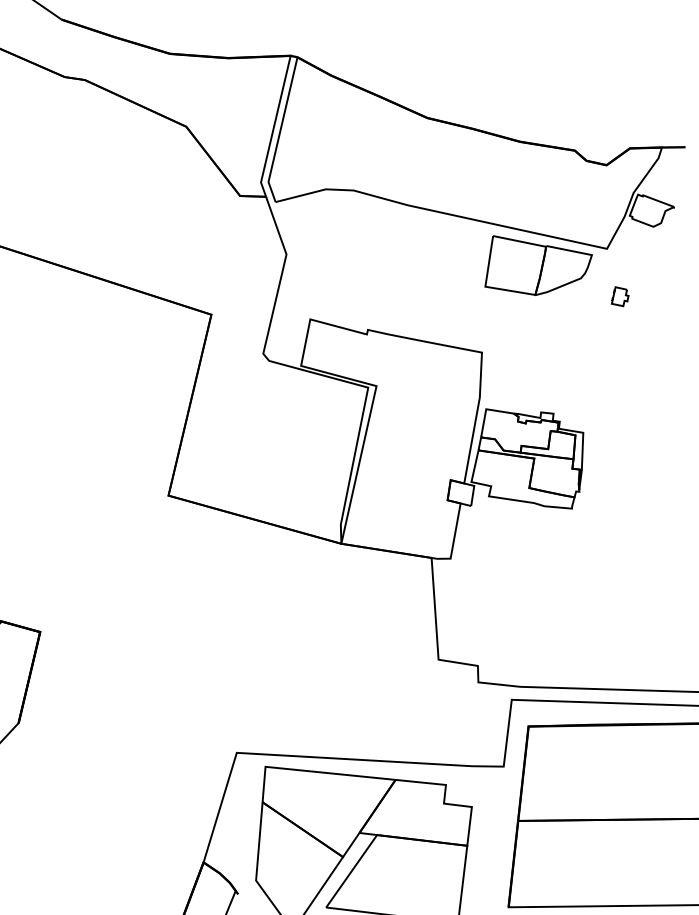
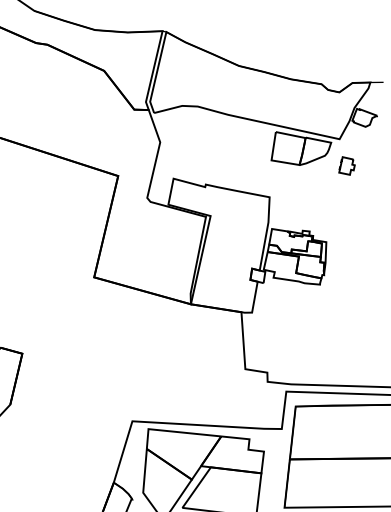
part: (619, 295) -> (346, 165), size x1.67

